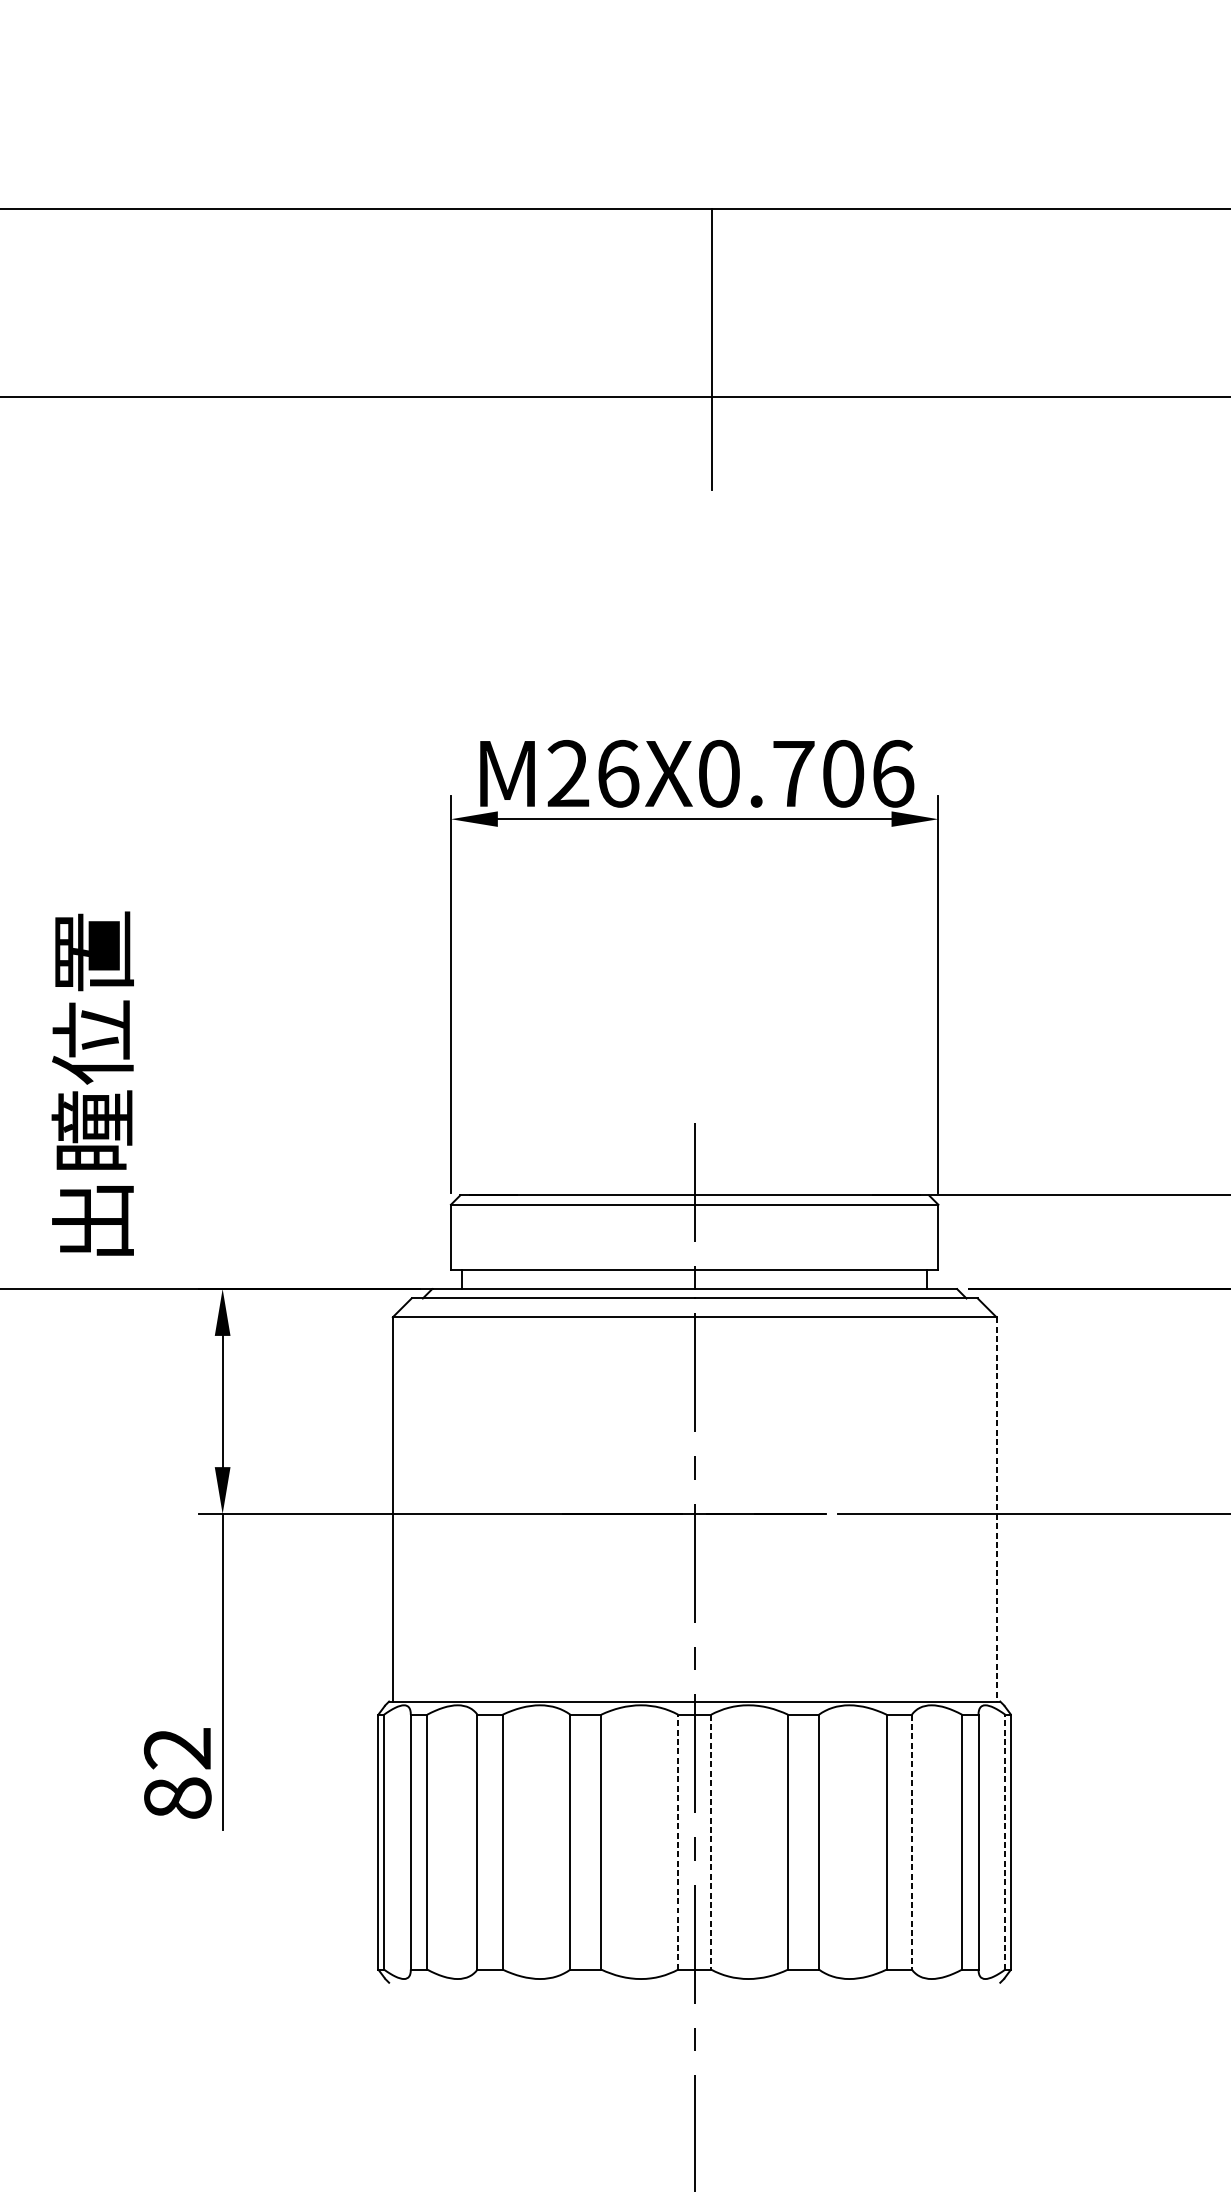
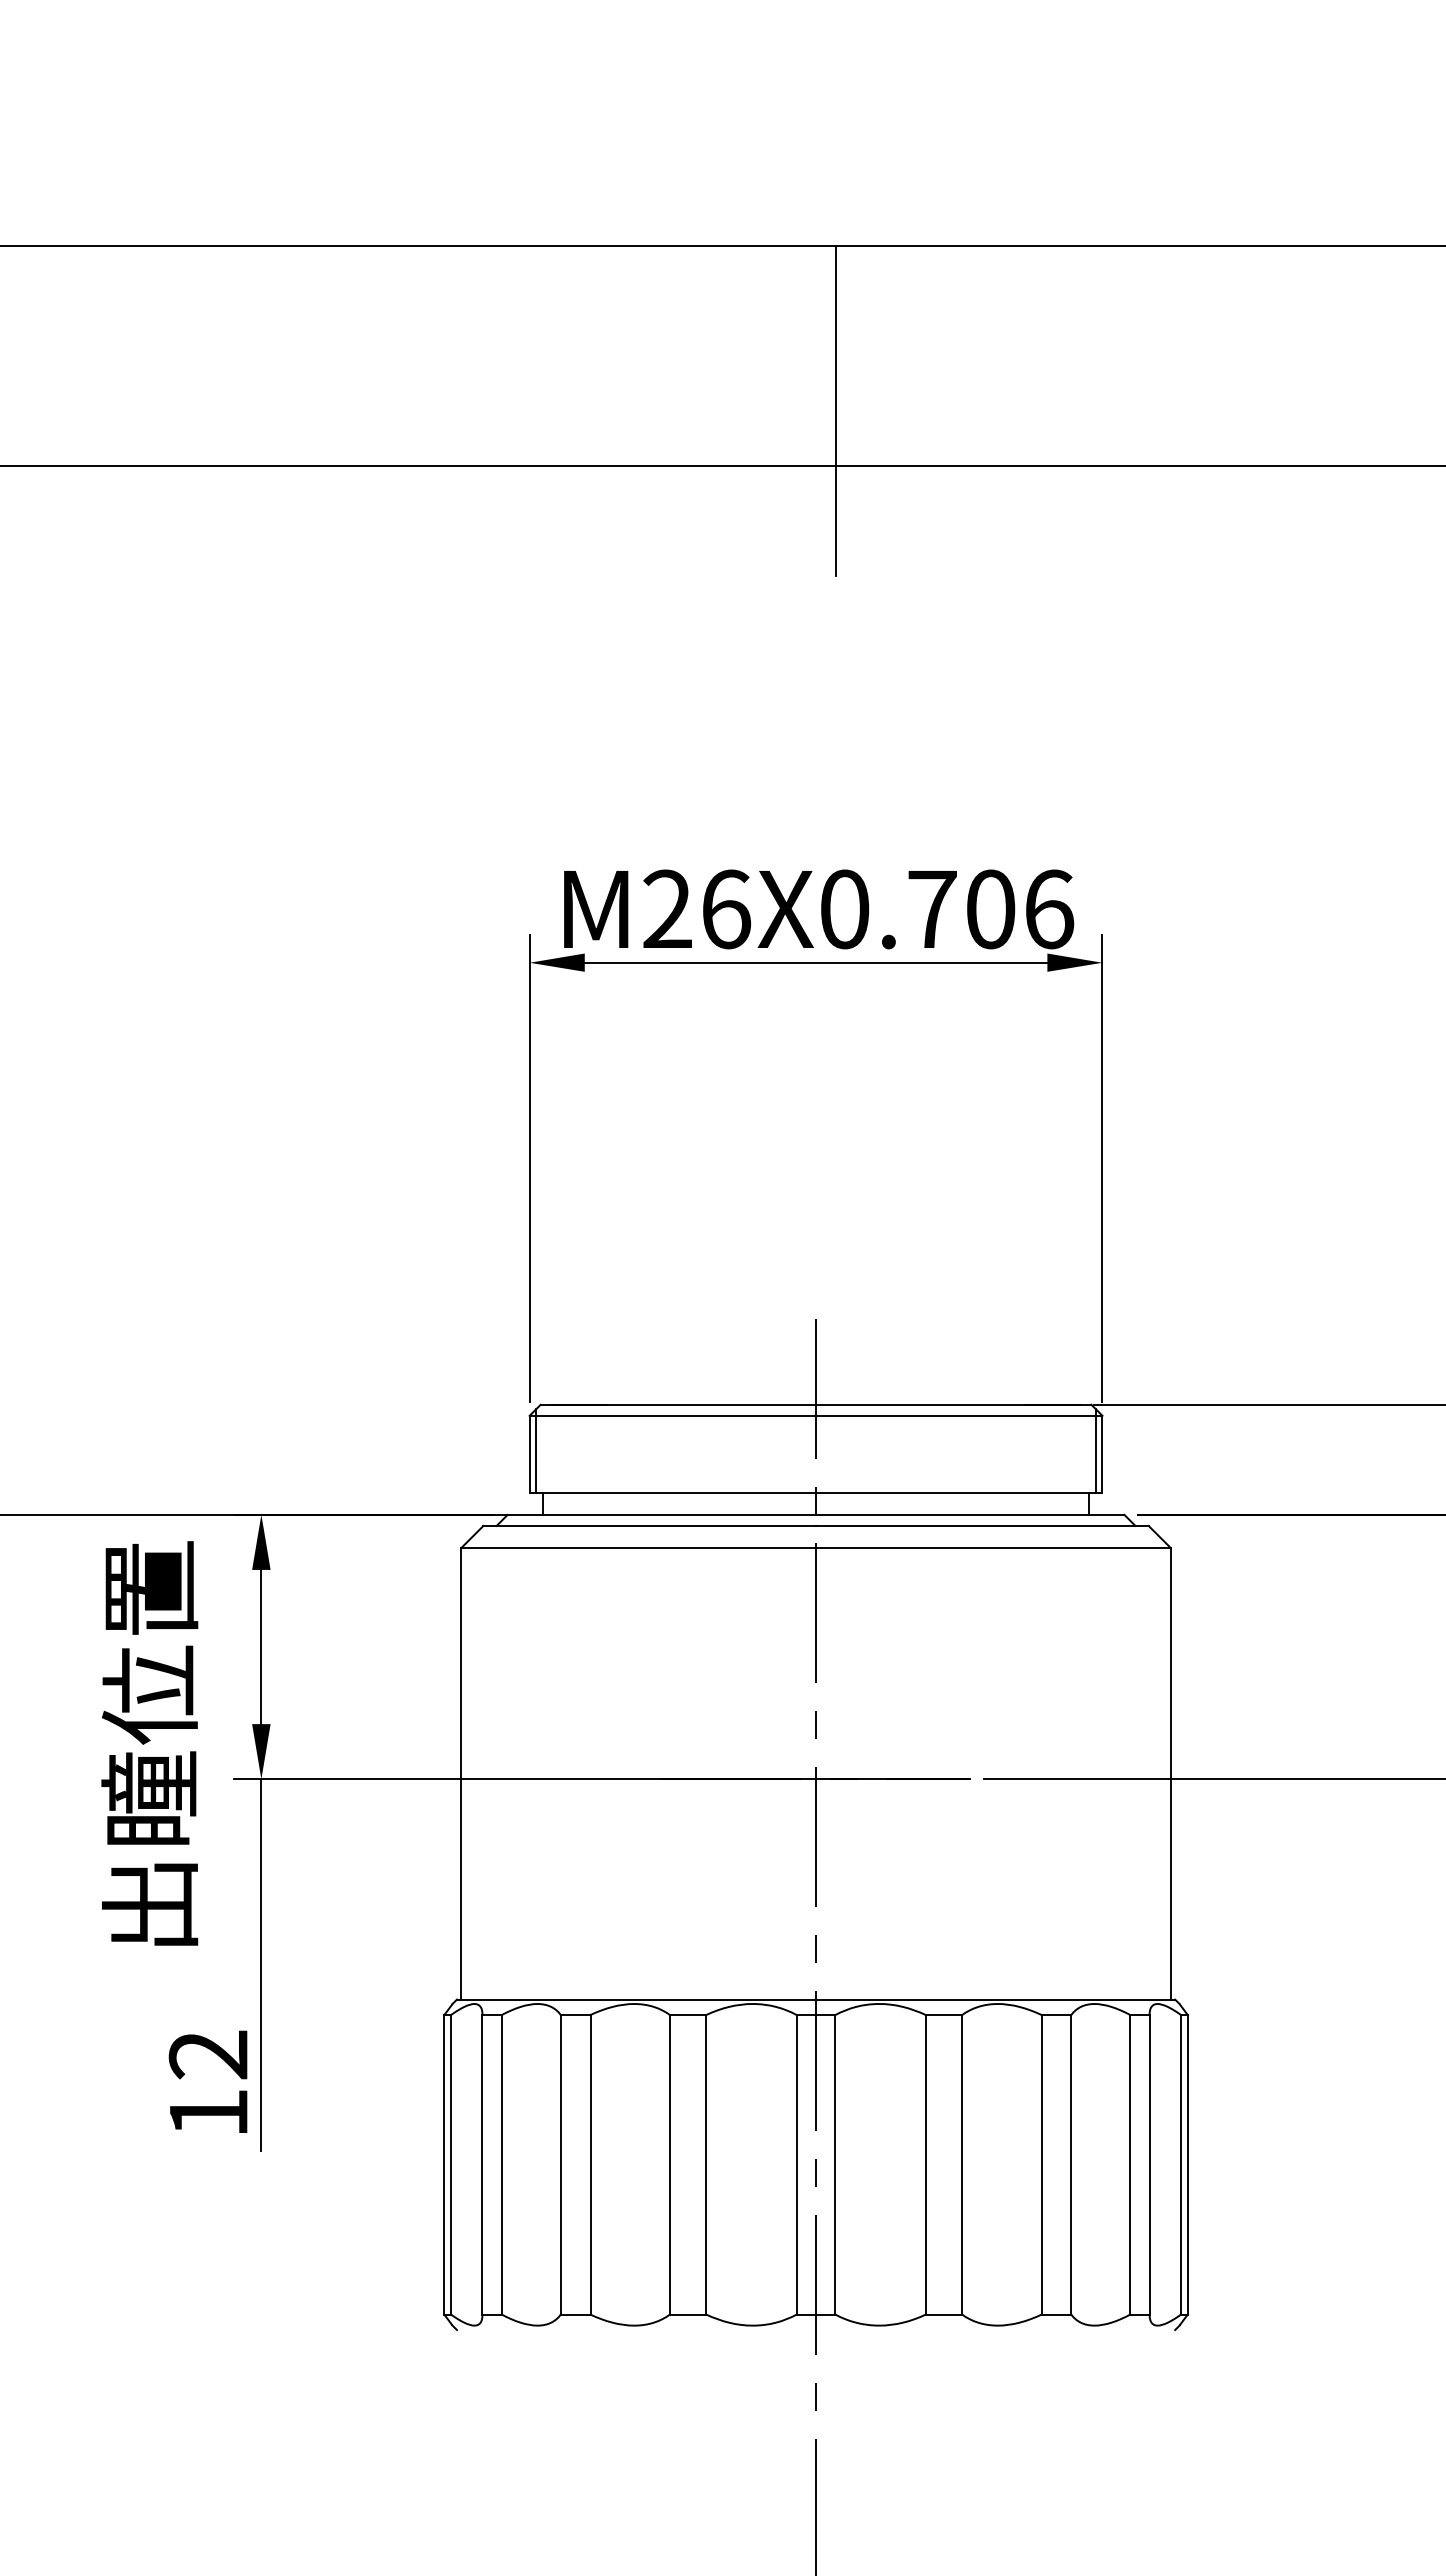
text: (92, 1083) -> (149, 1743), moved
line: (456, 1234) -> (536, 1450), added
line: (932, 1234) -> (1095, 1450), added
line: (996, 1509) -> (1170, 1773), dashed -> solid
text: (177, 1797) -> (208, 2112), 82 -> 12
line: (678, 1841) -> (796, 2164), dashed -> solid
line: (711, 1841) -> (835, 2164), dashed -> solid
line: (912, 1841) -> (1071, 2164), dashed -> solid
line: (1005, 1841) -> (1181, 2164), dashed -> solid

